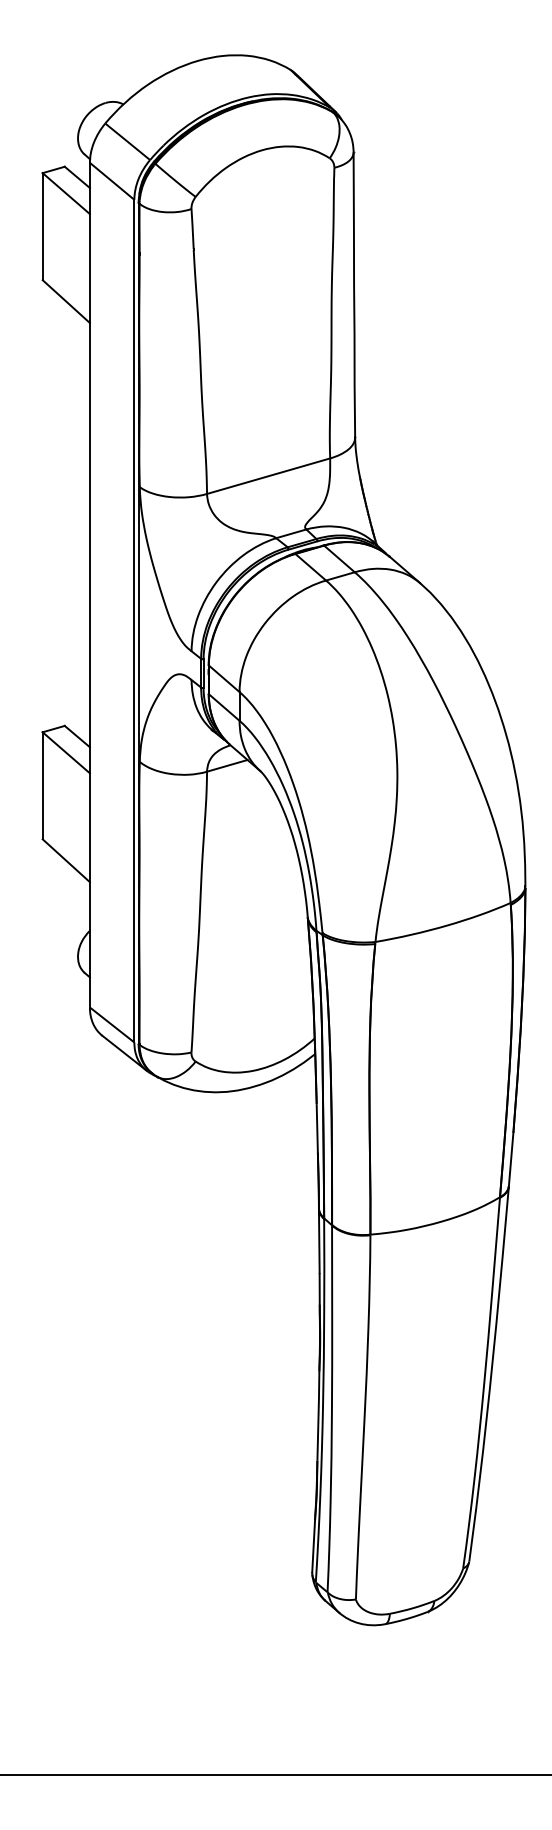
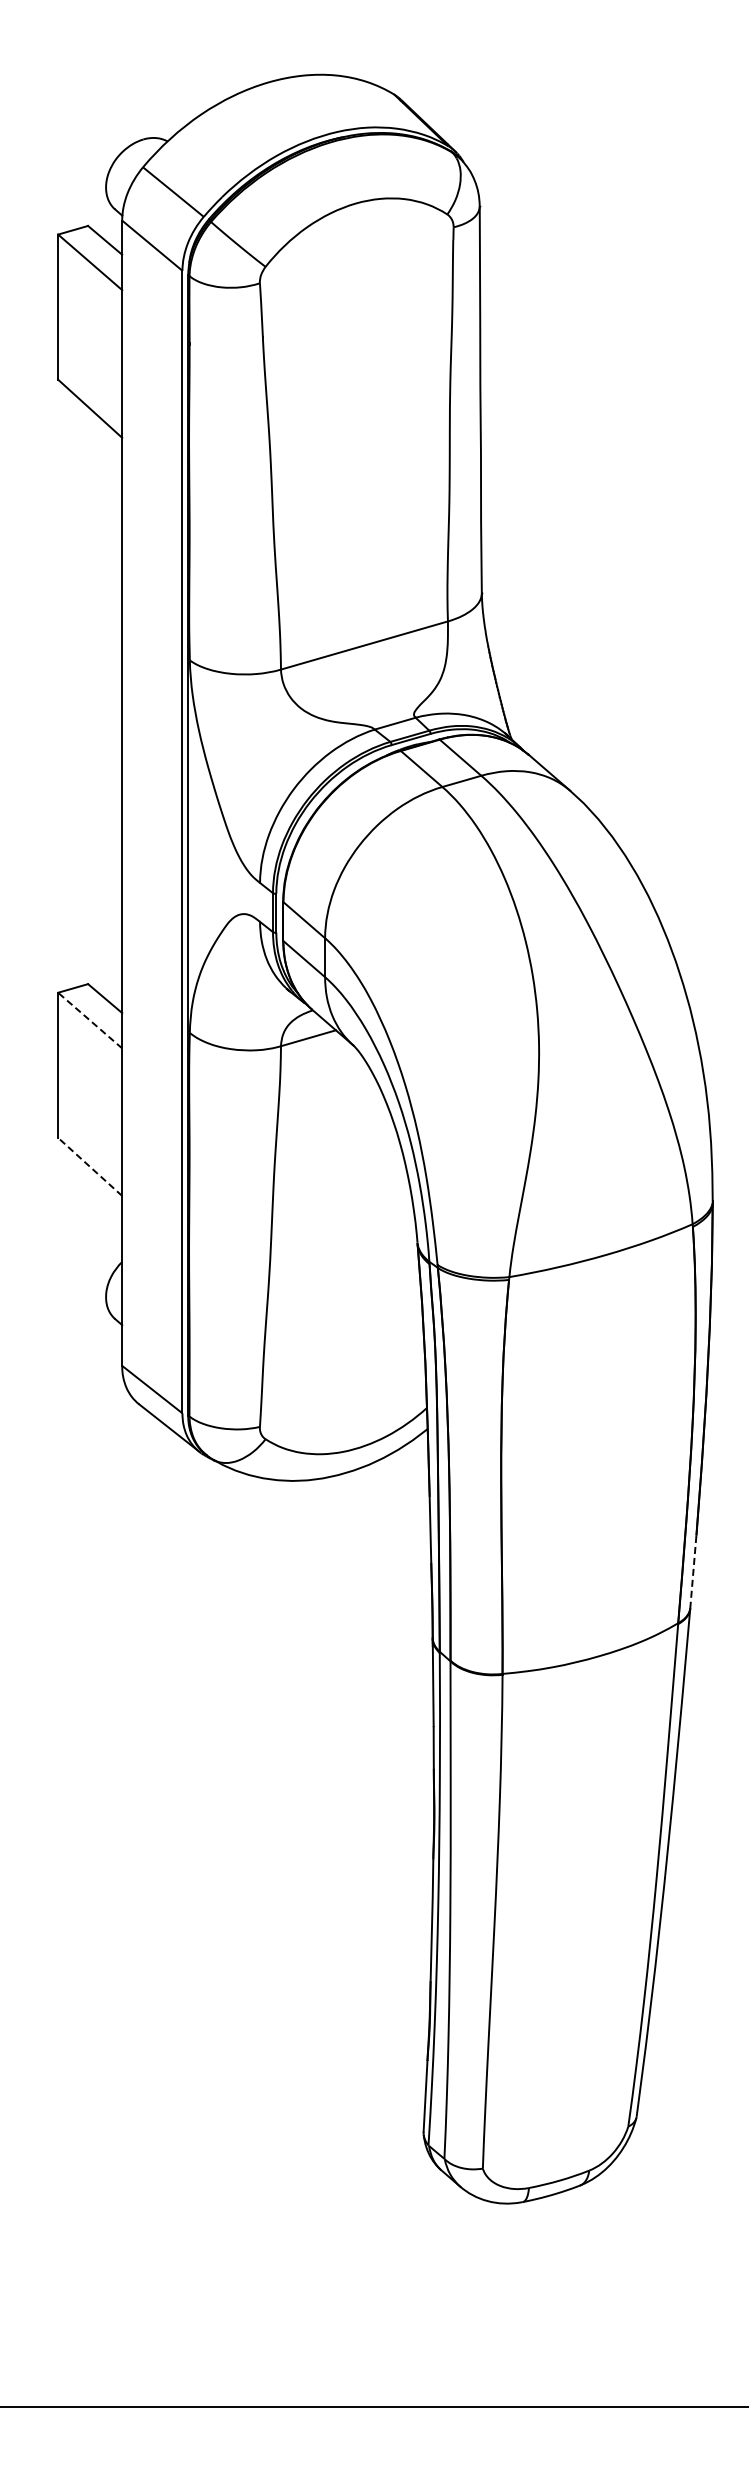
line: (65, 752) -> (89, 1020), solid -> dashed
line: (65, 860) -> (89, 1166), solid -> dashed
line: (511, 1159) -> (693, 1572), solid -> dashed

